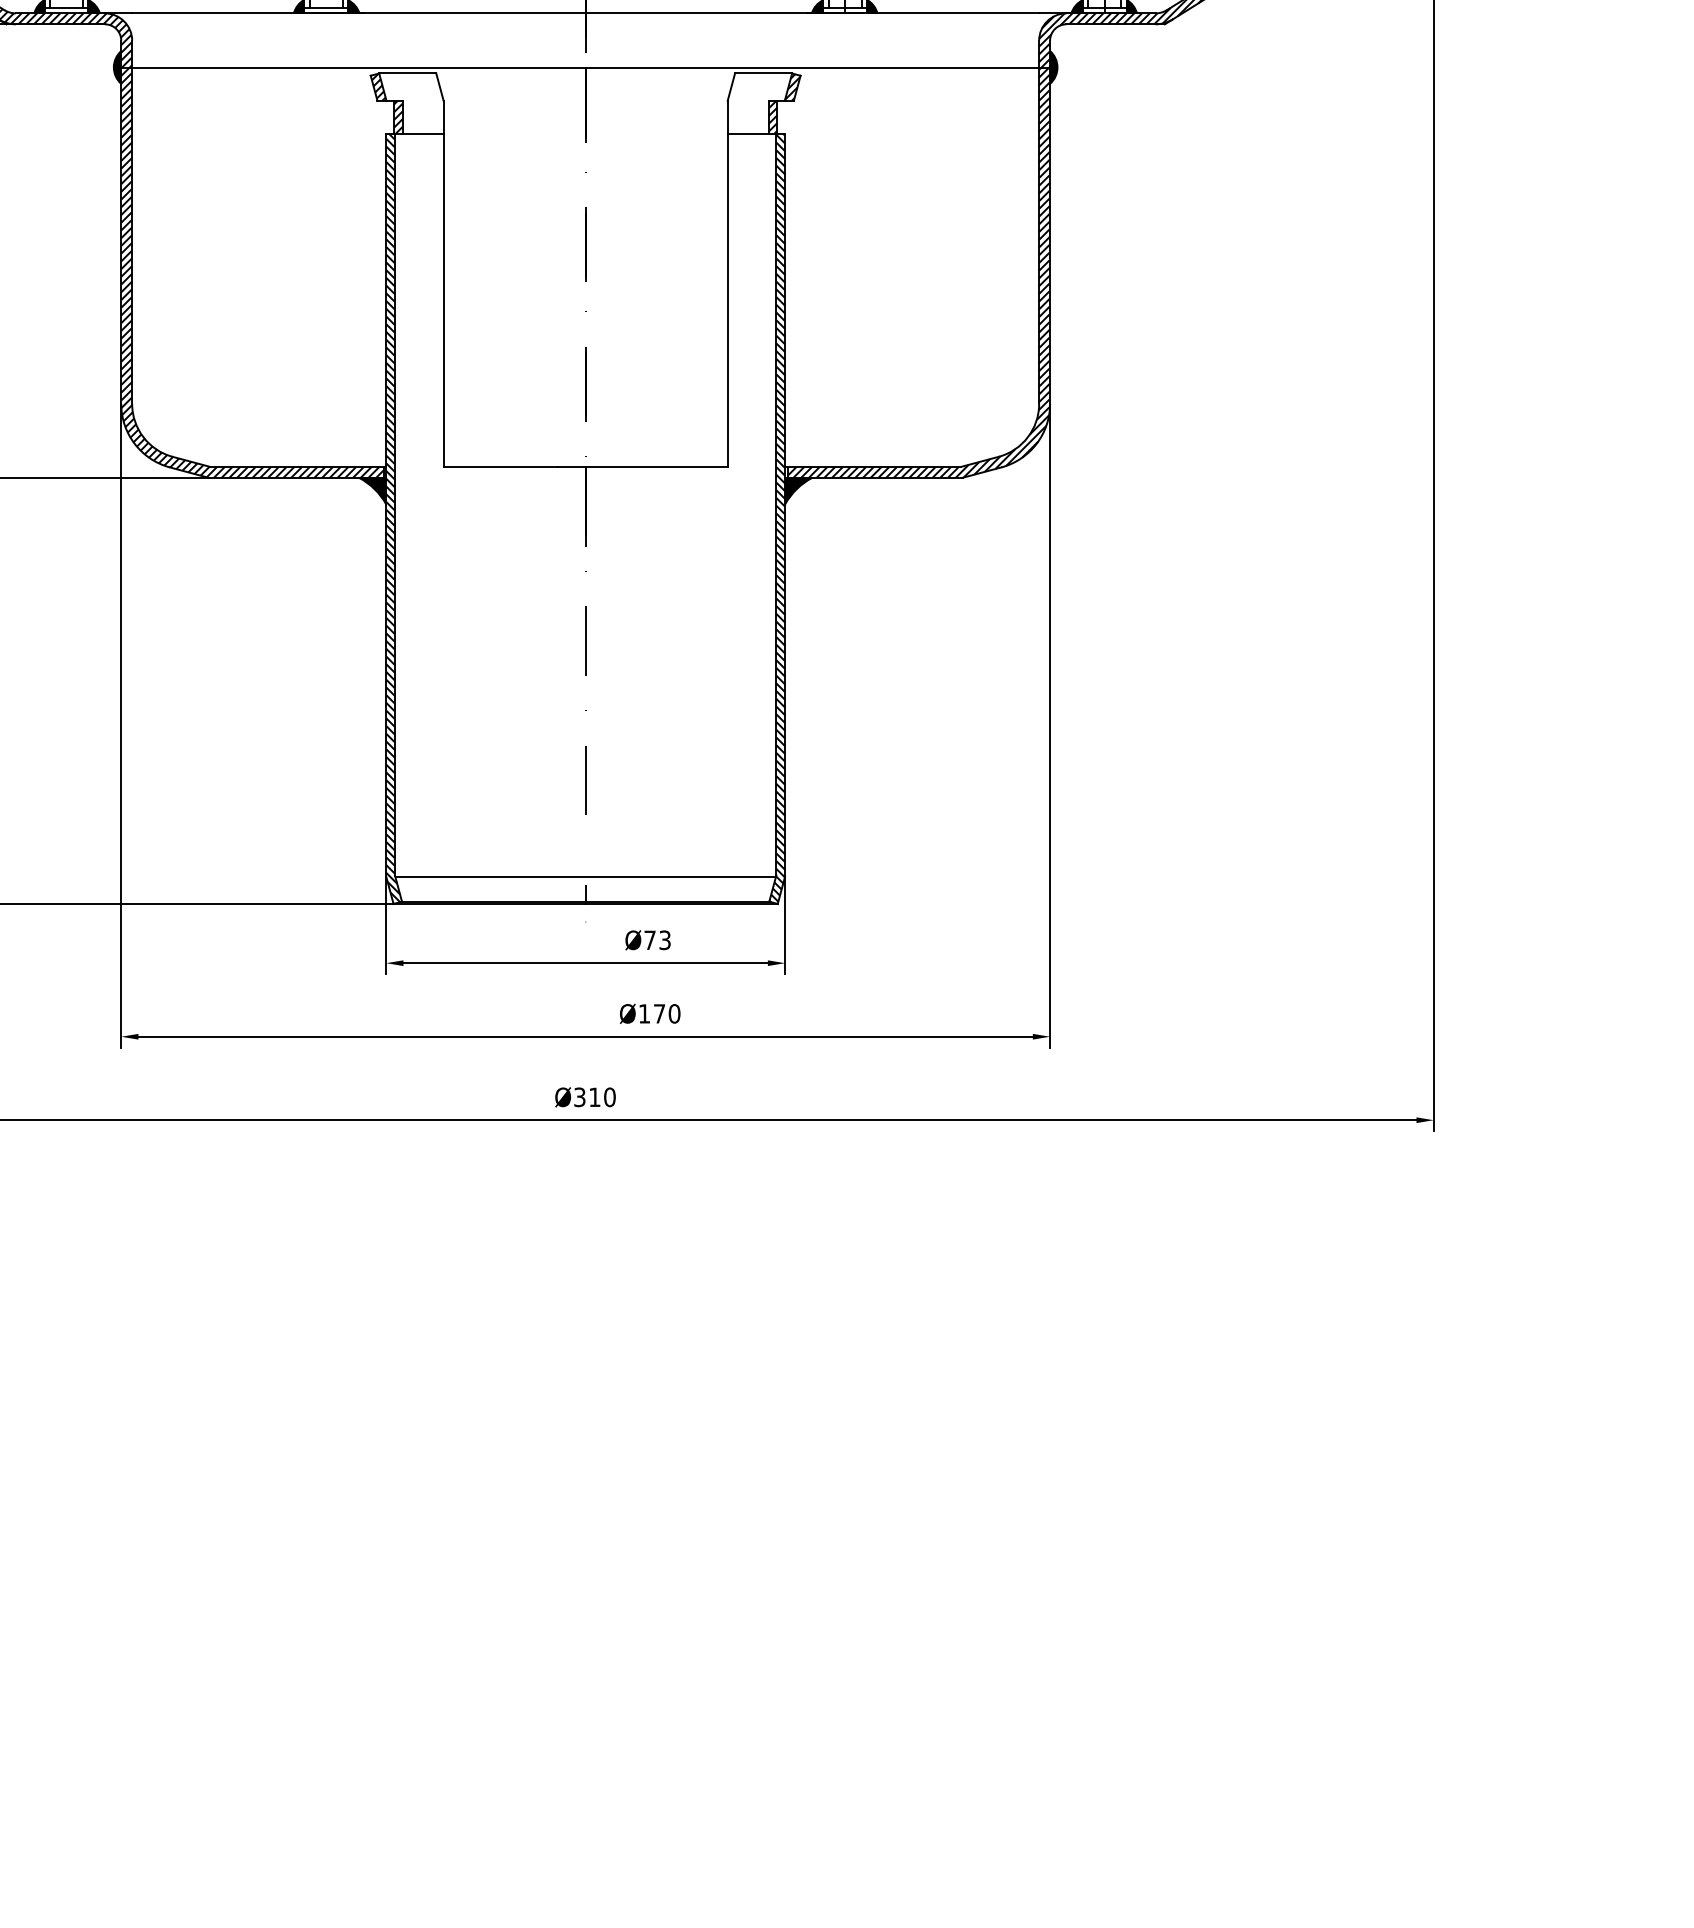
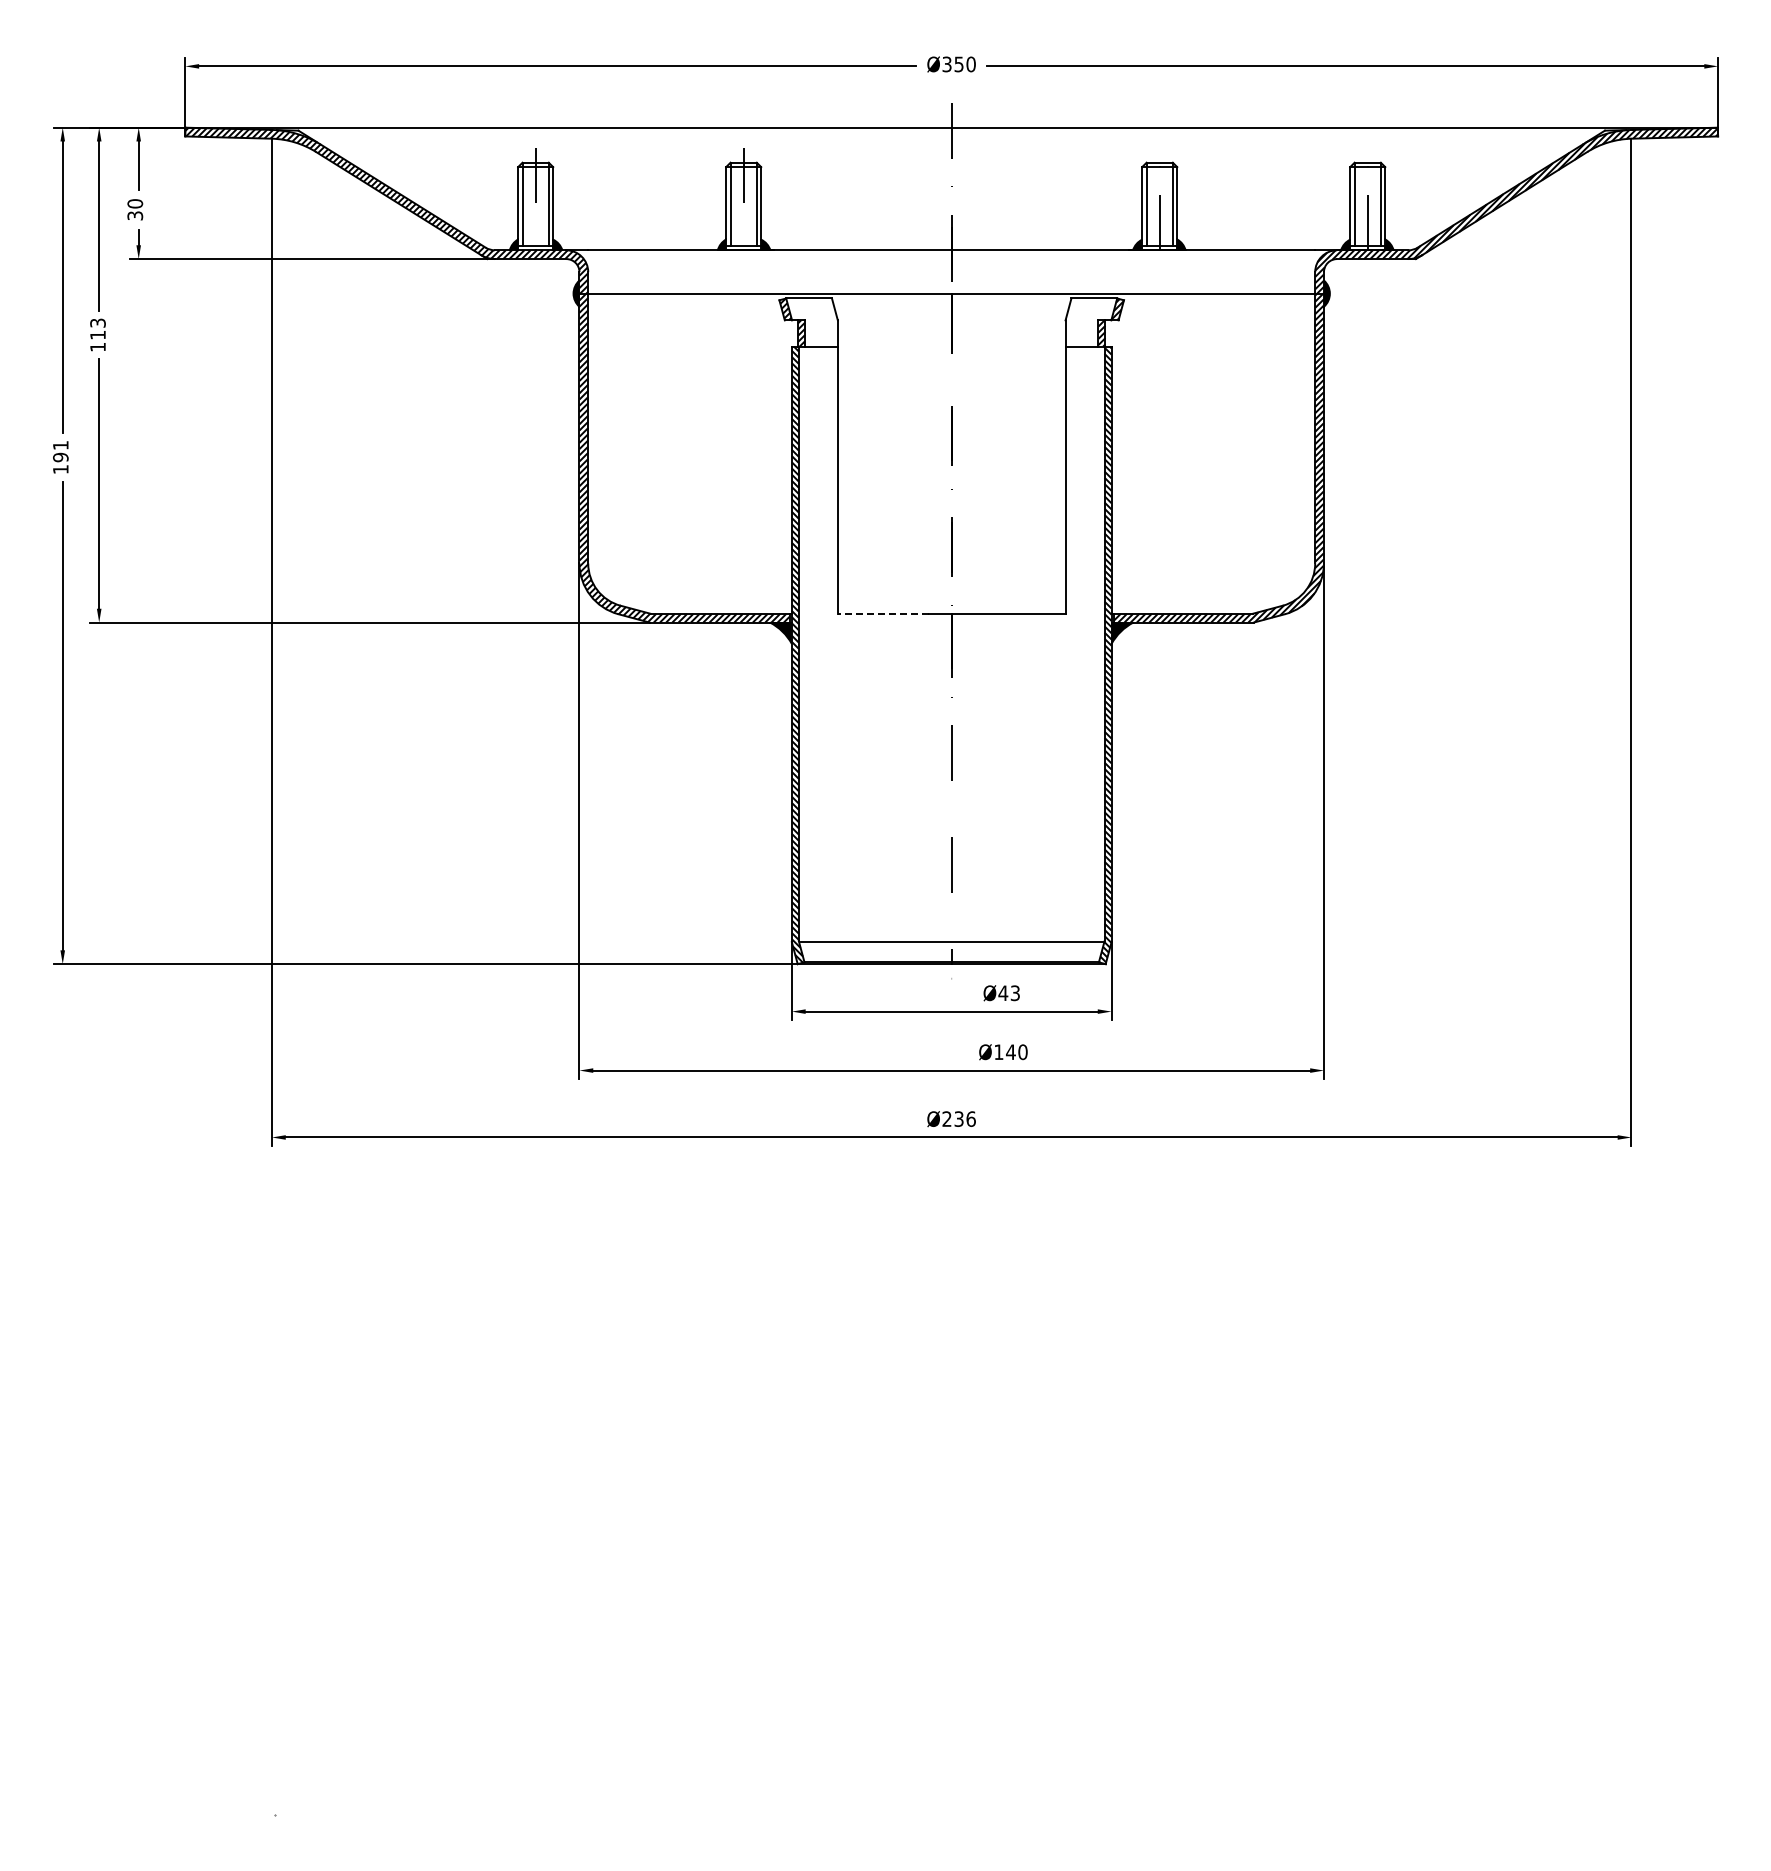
line: (500, 466) -> (883, 613), solid -> dashed
text: (650, 939) -> (1003, 992), Ø73 -> Ø43
text: (659, 1012) -> (1010, 1051), Ø170 -> Ø140
text: (594, 1096) -> (958, 1118), Ø310 -> Ø236

